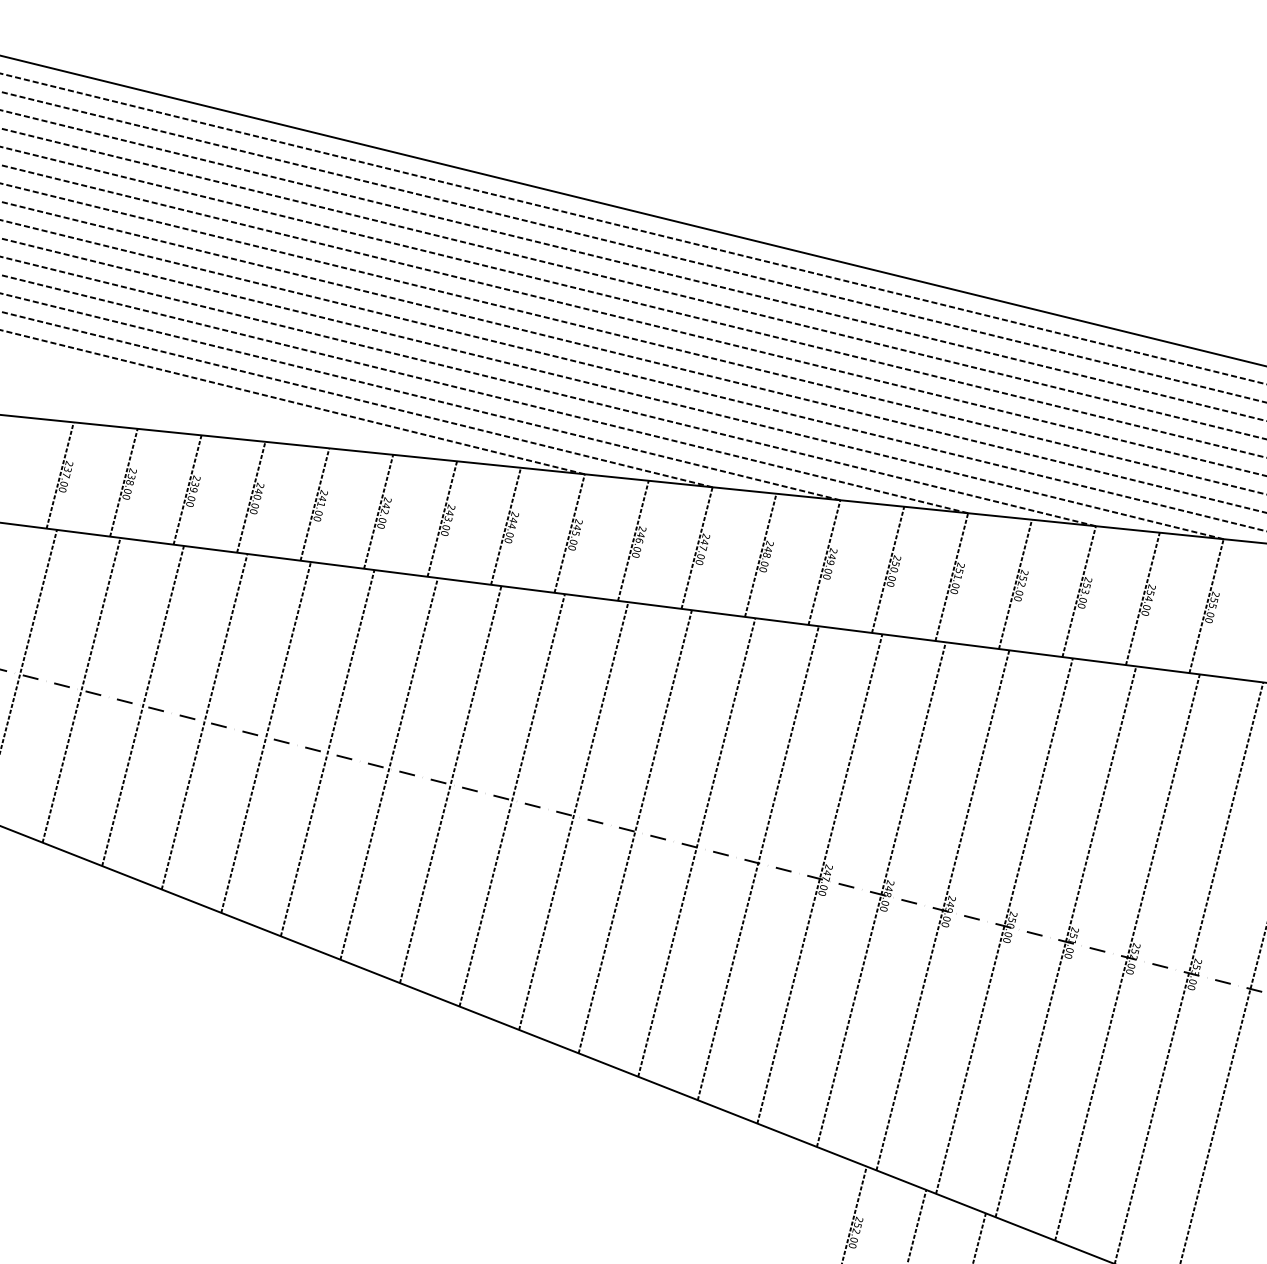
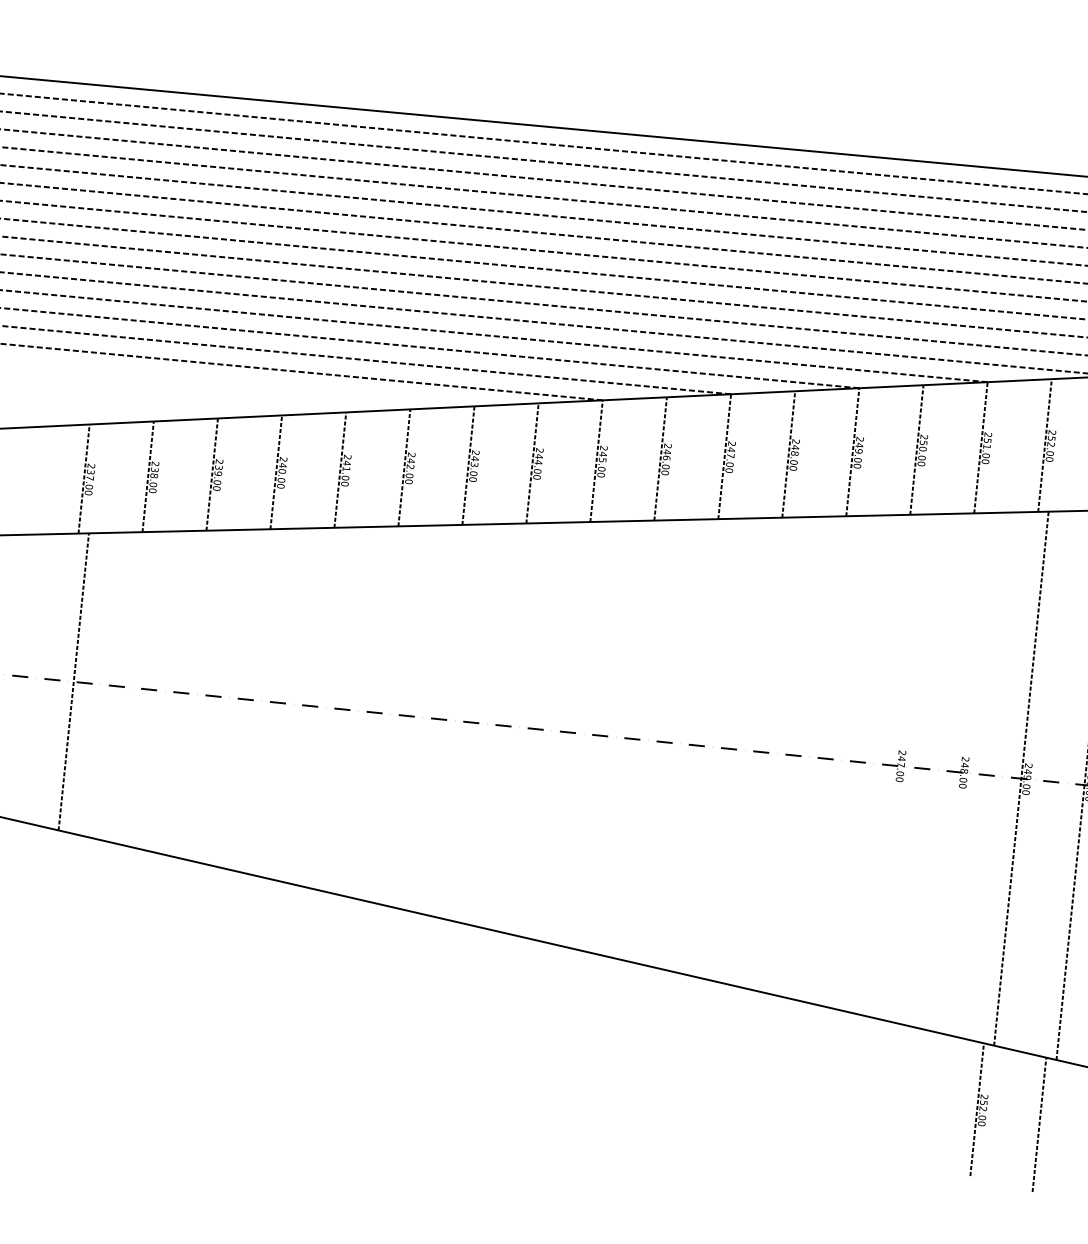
line: (81, 689) -> (136, 687), removed
line: (142, 705) -> (199, 694), removed
line: (204, 721) -> (263, 701), removed
line: (265, 737) -> (325, 707), removed
line: (327, 753) -> (389, 714), removed
line: (388, 768) -> (452, 720), removed
line: (450, 784) -> (515, 726), removed
line: (511, 800) -> (578, 733), removed
line: (573, 815) -> (642, 739), removed
line: (634, 831) -> (704, 746), removed
line: (696, 847) -> (768, 752), removed
line: (757, 863) -> (831, 759), removed
line: (819, 878) -> (894, 765), removed
line: (880, 894) -> (957, 772), removed

